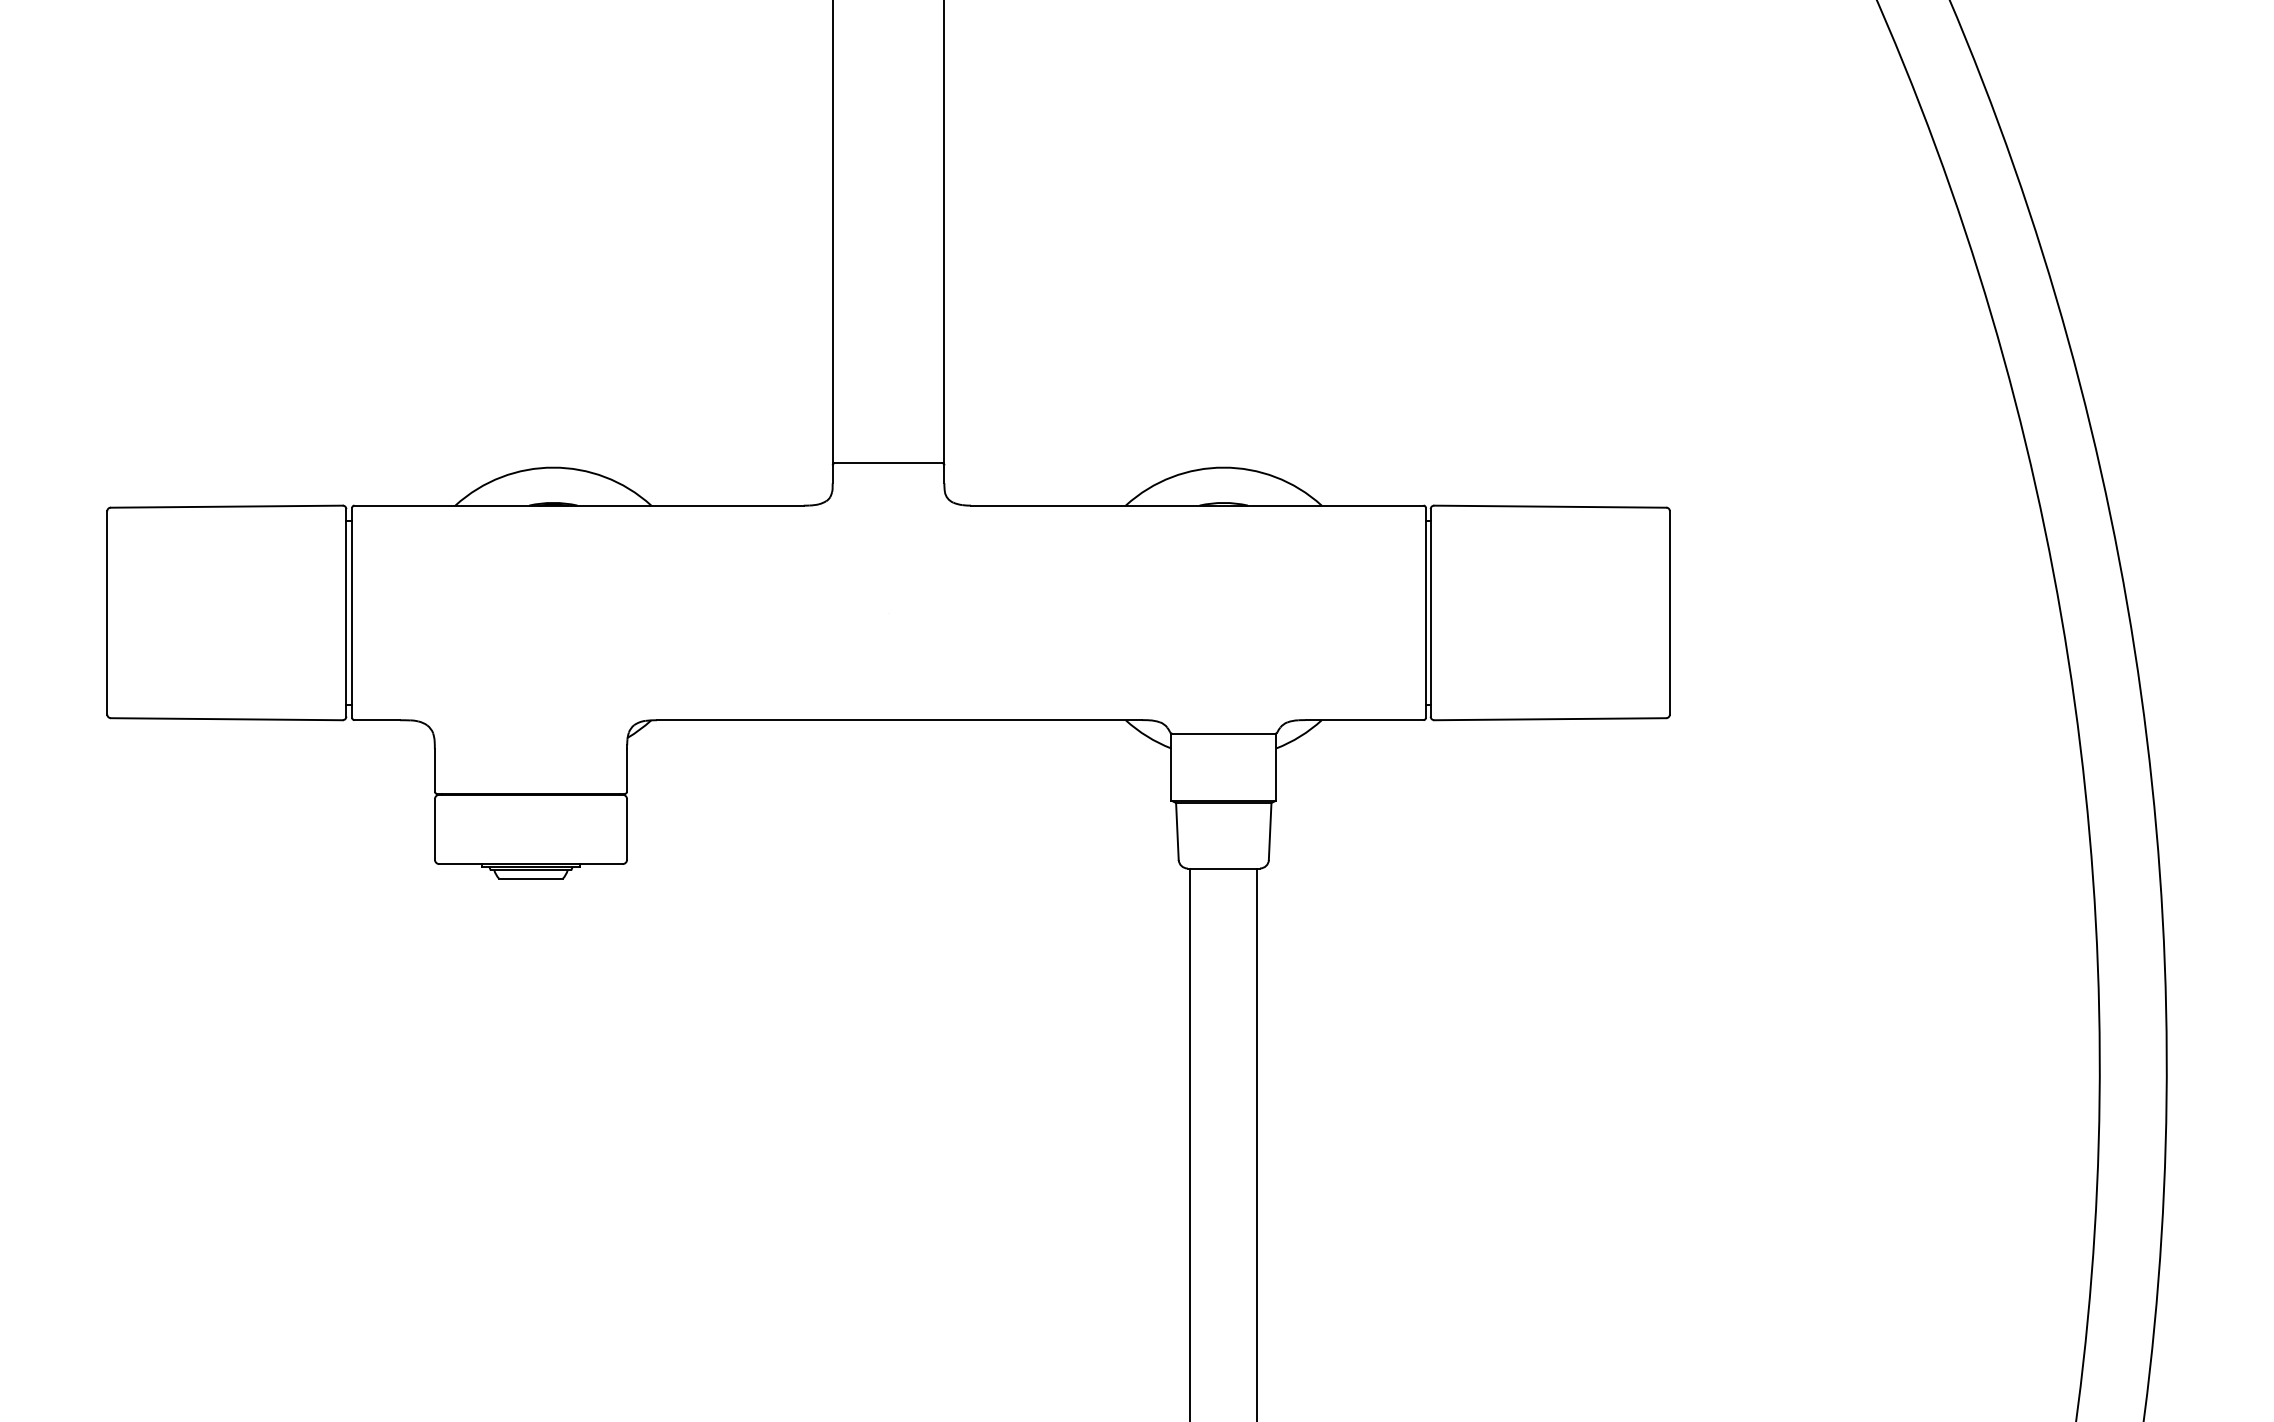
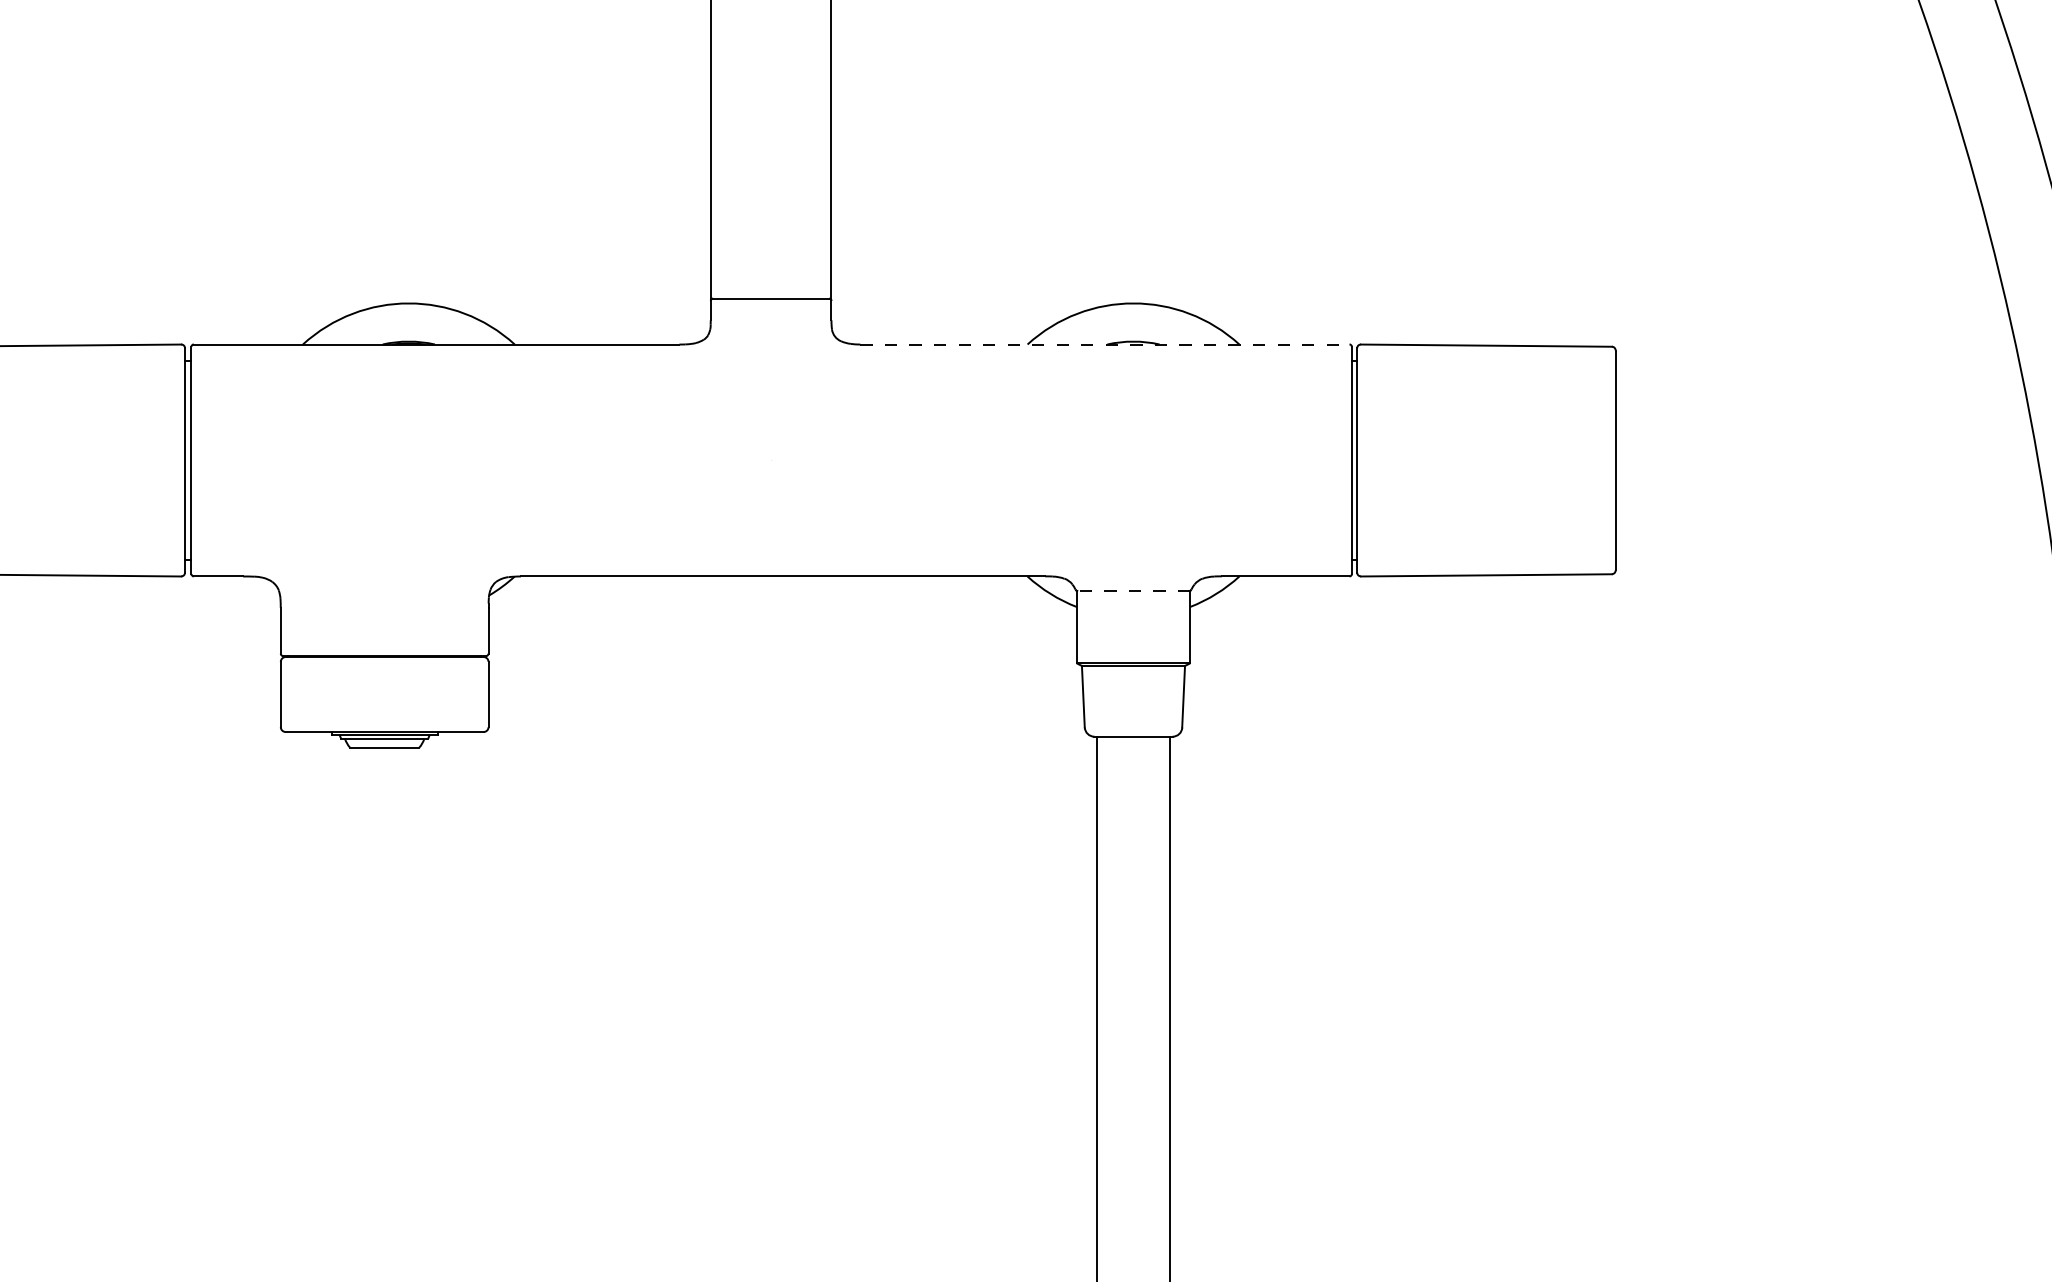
line: (1197, 505) -> (1105, 344), solid -> dashed
line: (1223, 733) -> (1133, 590), solid -> dashed

